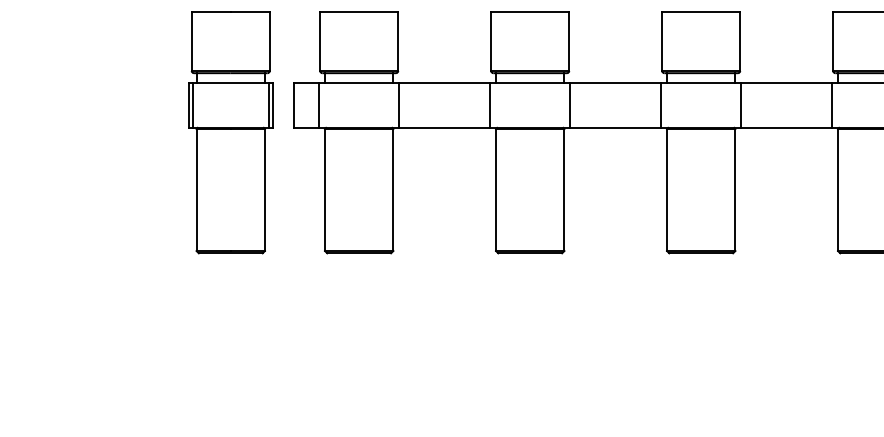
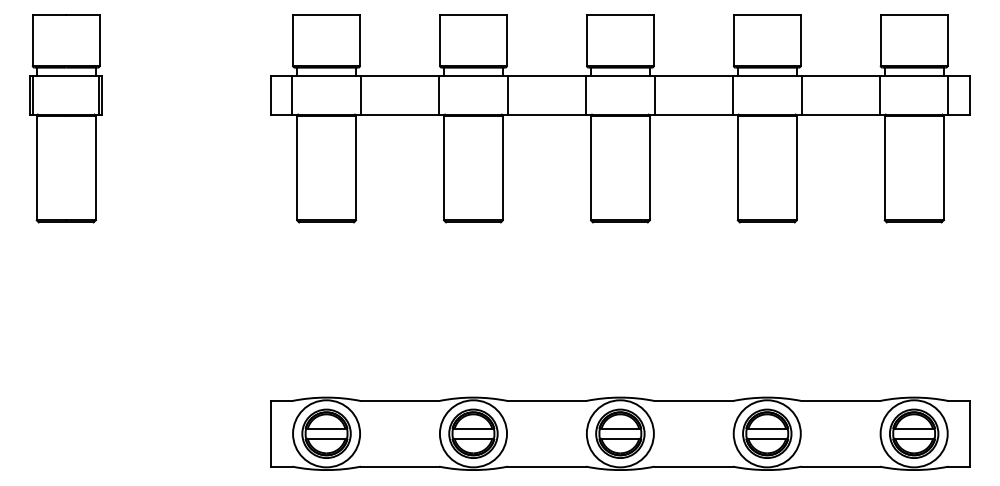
part: (229, 132) -> (65, 118), moved

